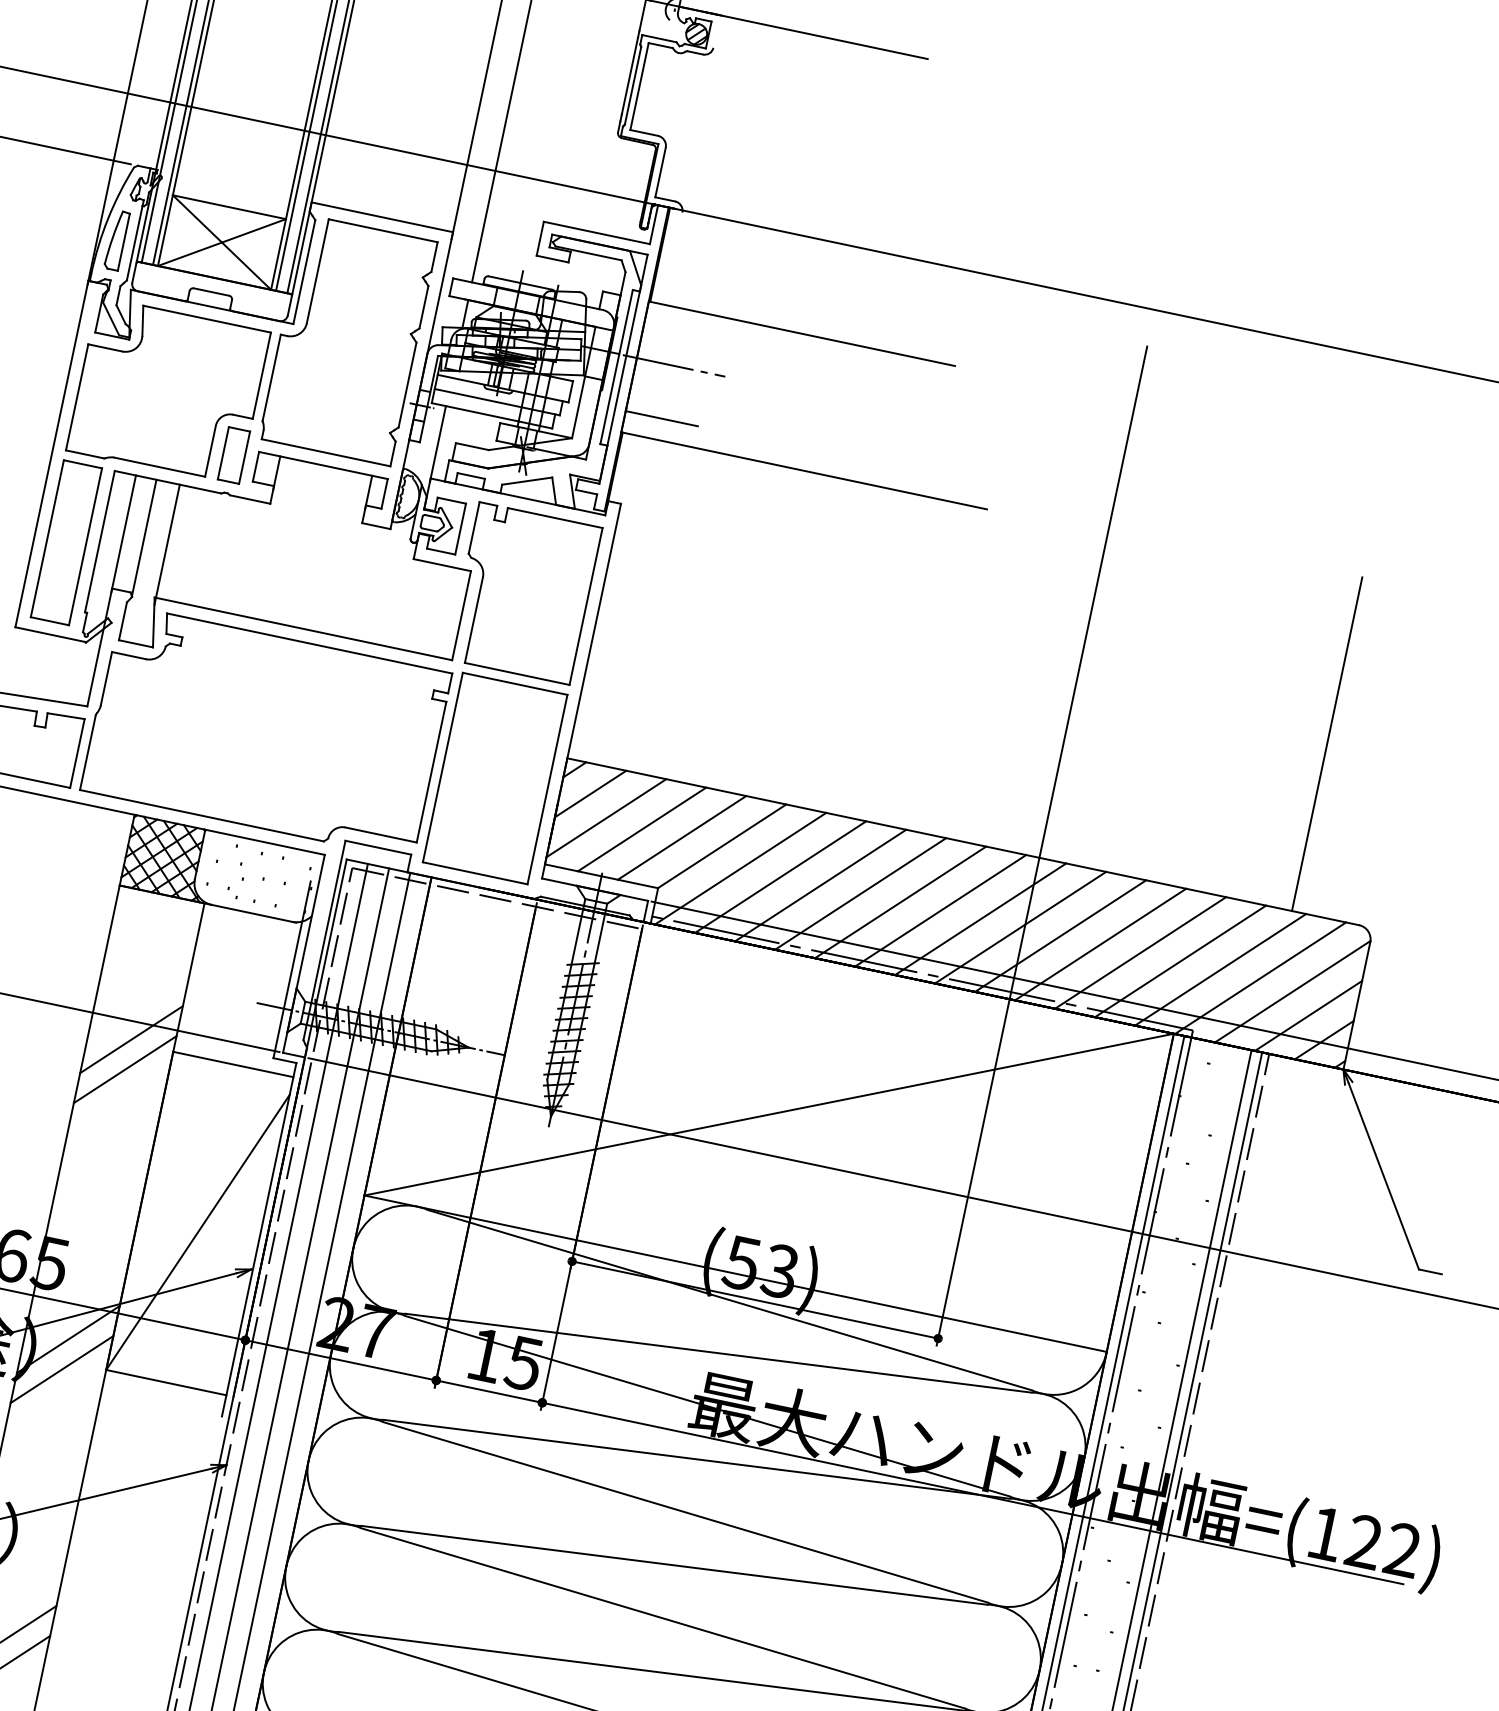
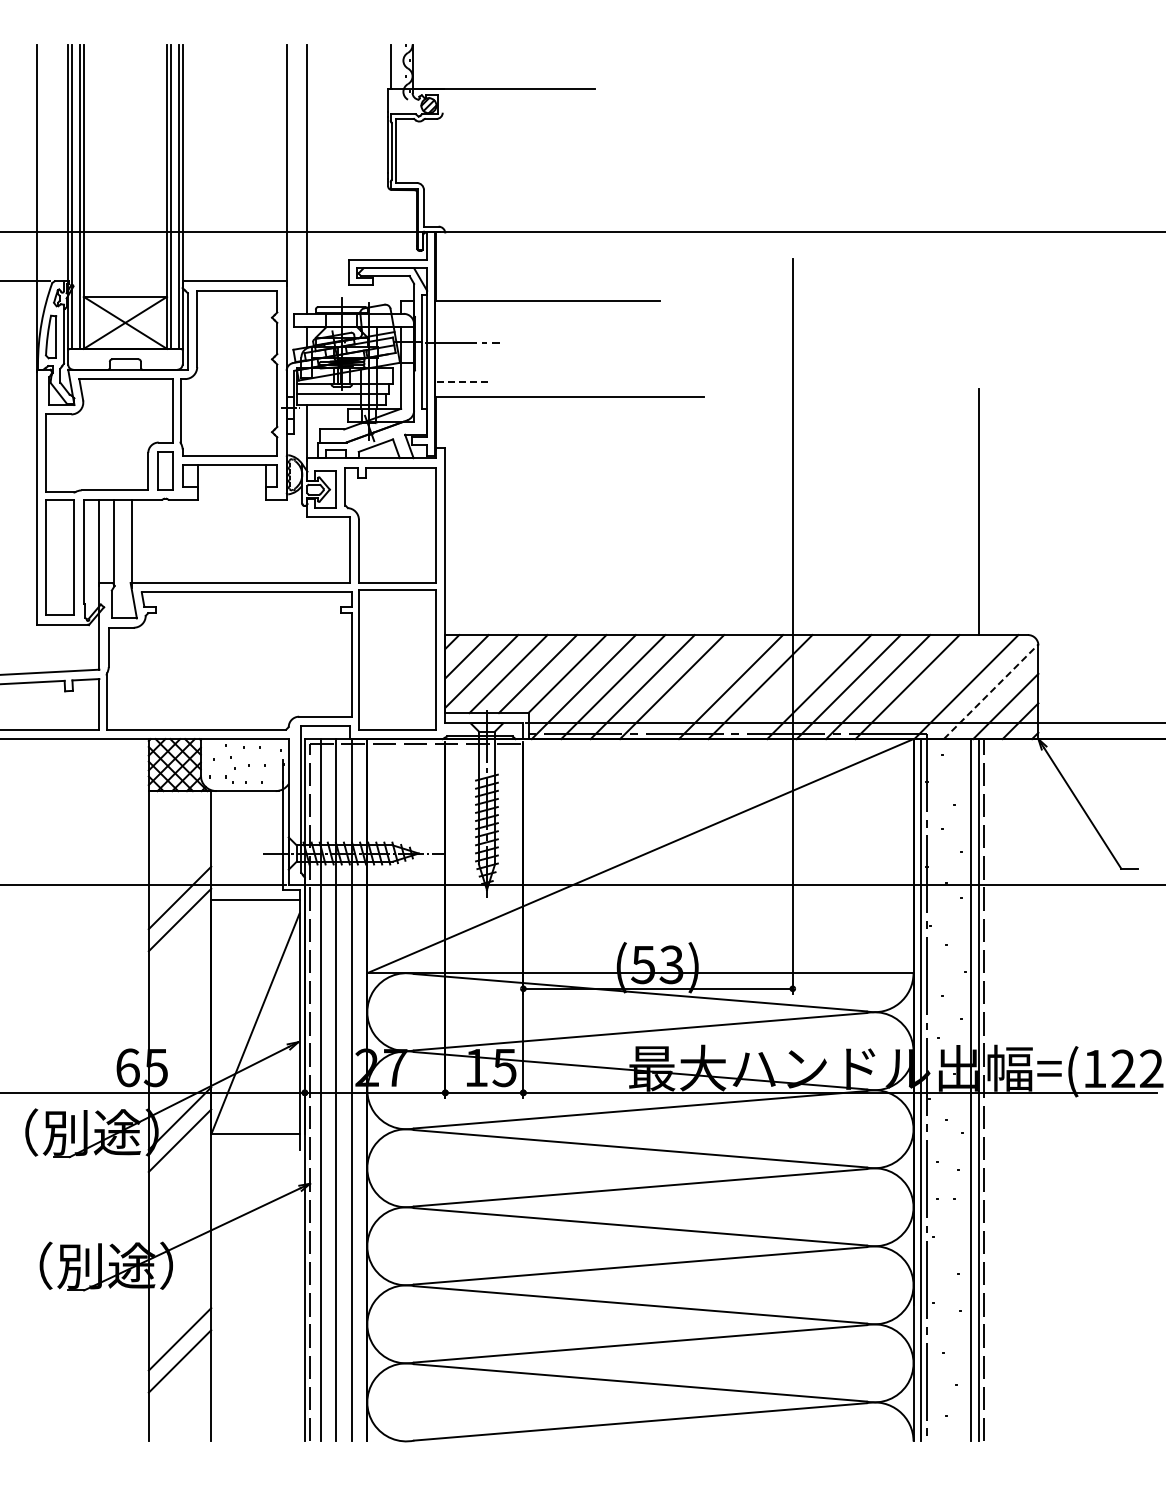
line: (661, 418) -> (461, 381), solid -> dashed
line: (900, 902) -> (701, 687), removed
line: (1019, 928) -> (789, 687), removed
line: (1221, 970) -> (937, 687), removed
line: (1293, 991) -> (991, 691), solid -> dashed

